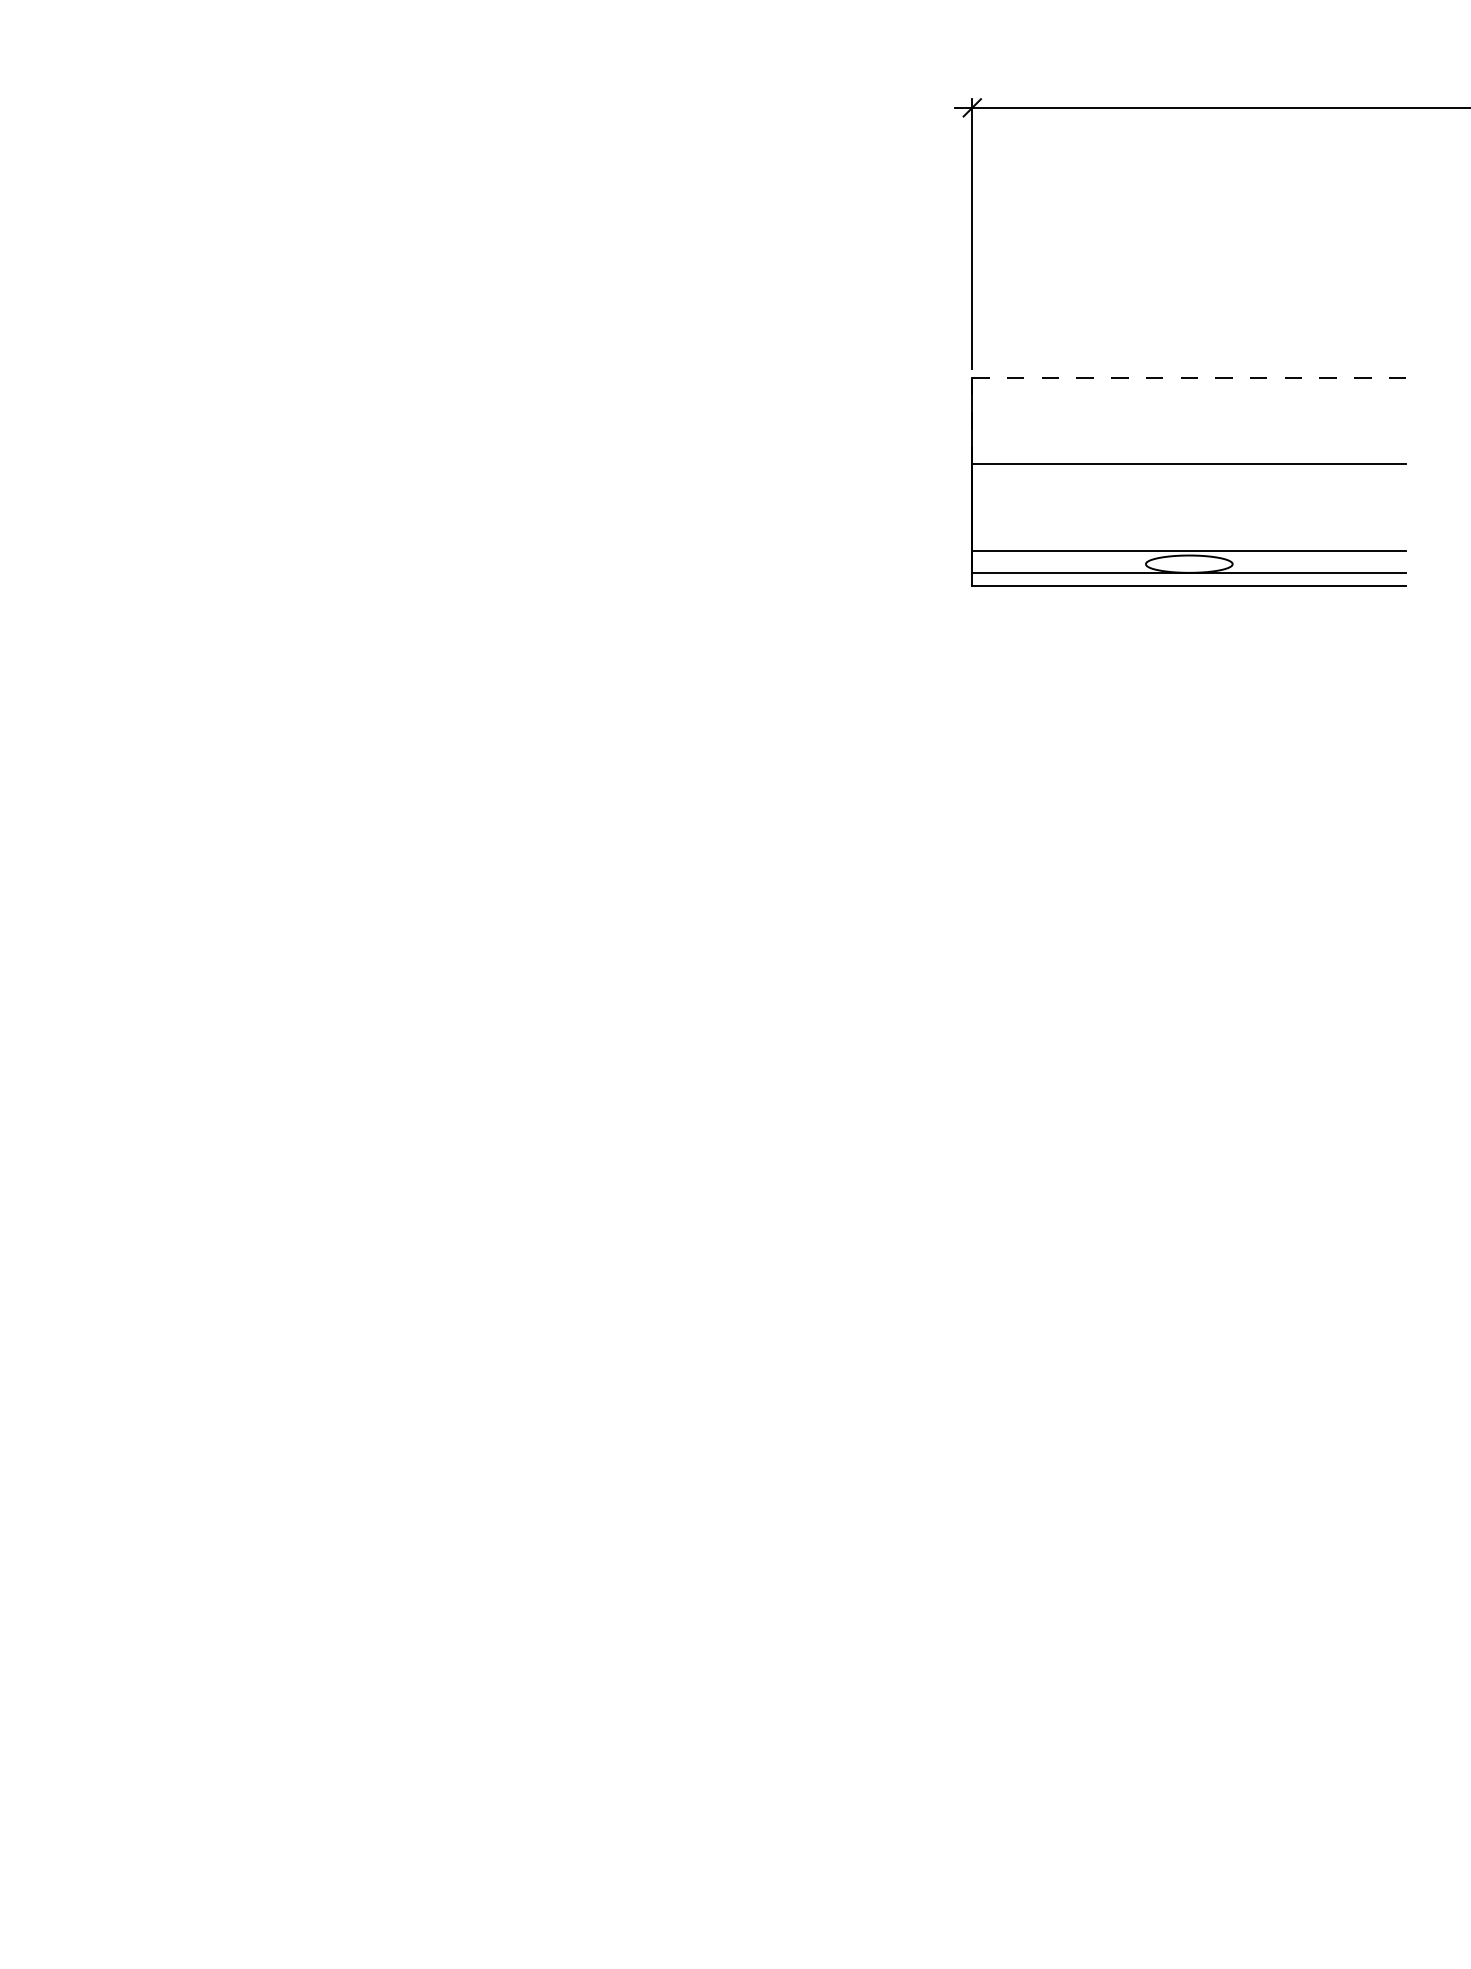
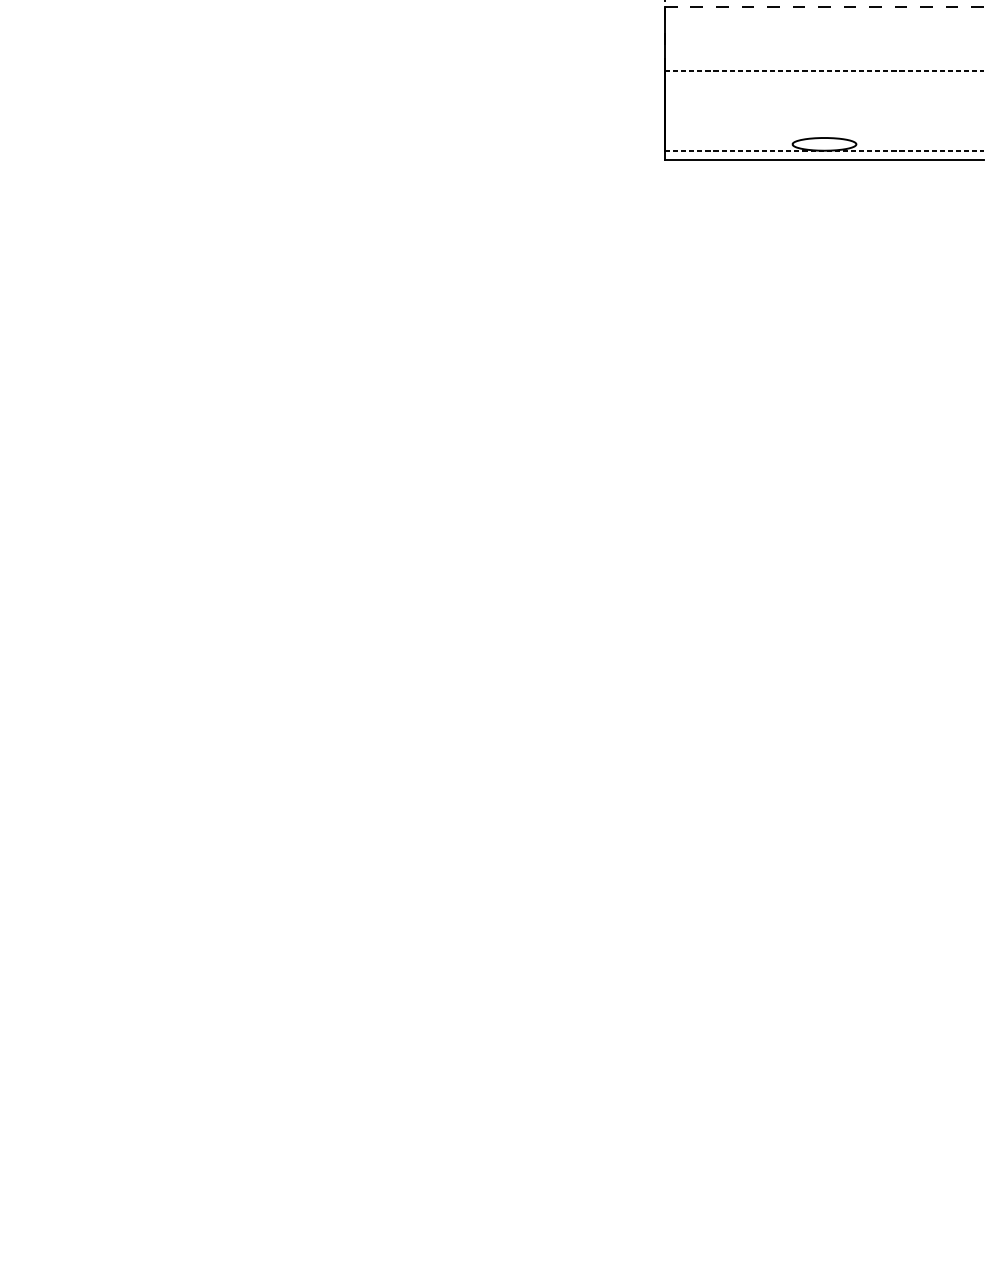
line: (1189, 464) -> (824, 71), solid -> dashed
line: (1189, 551) -> (824, 135), removed
line: (1189, 572) -> (824, 150), solid -> dashed

